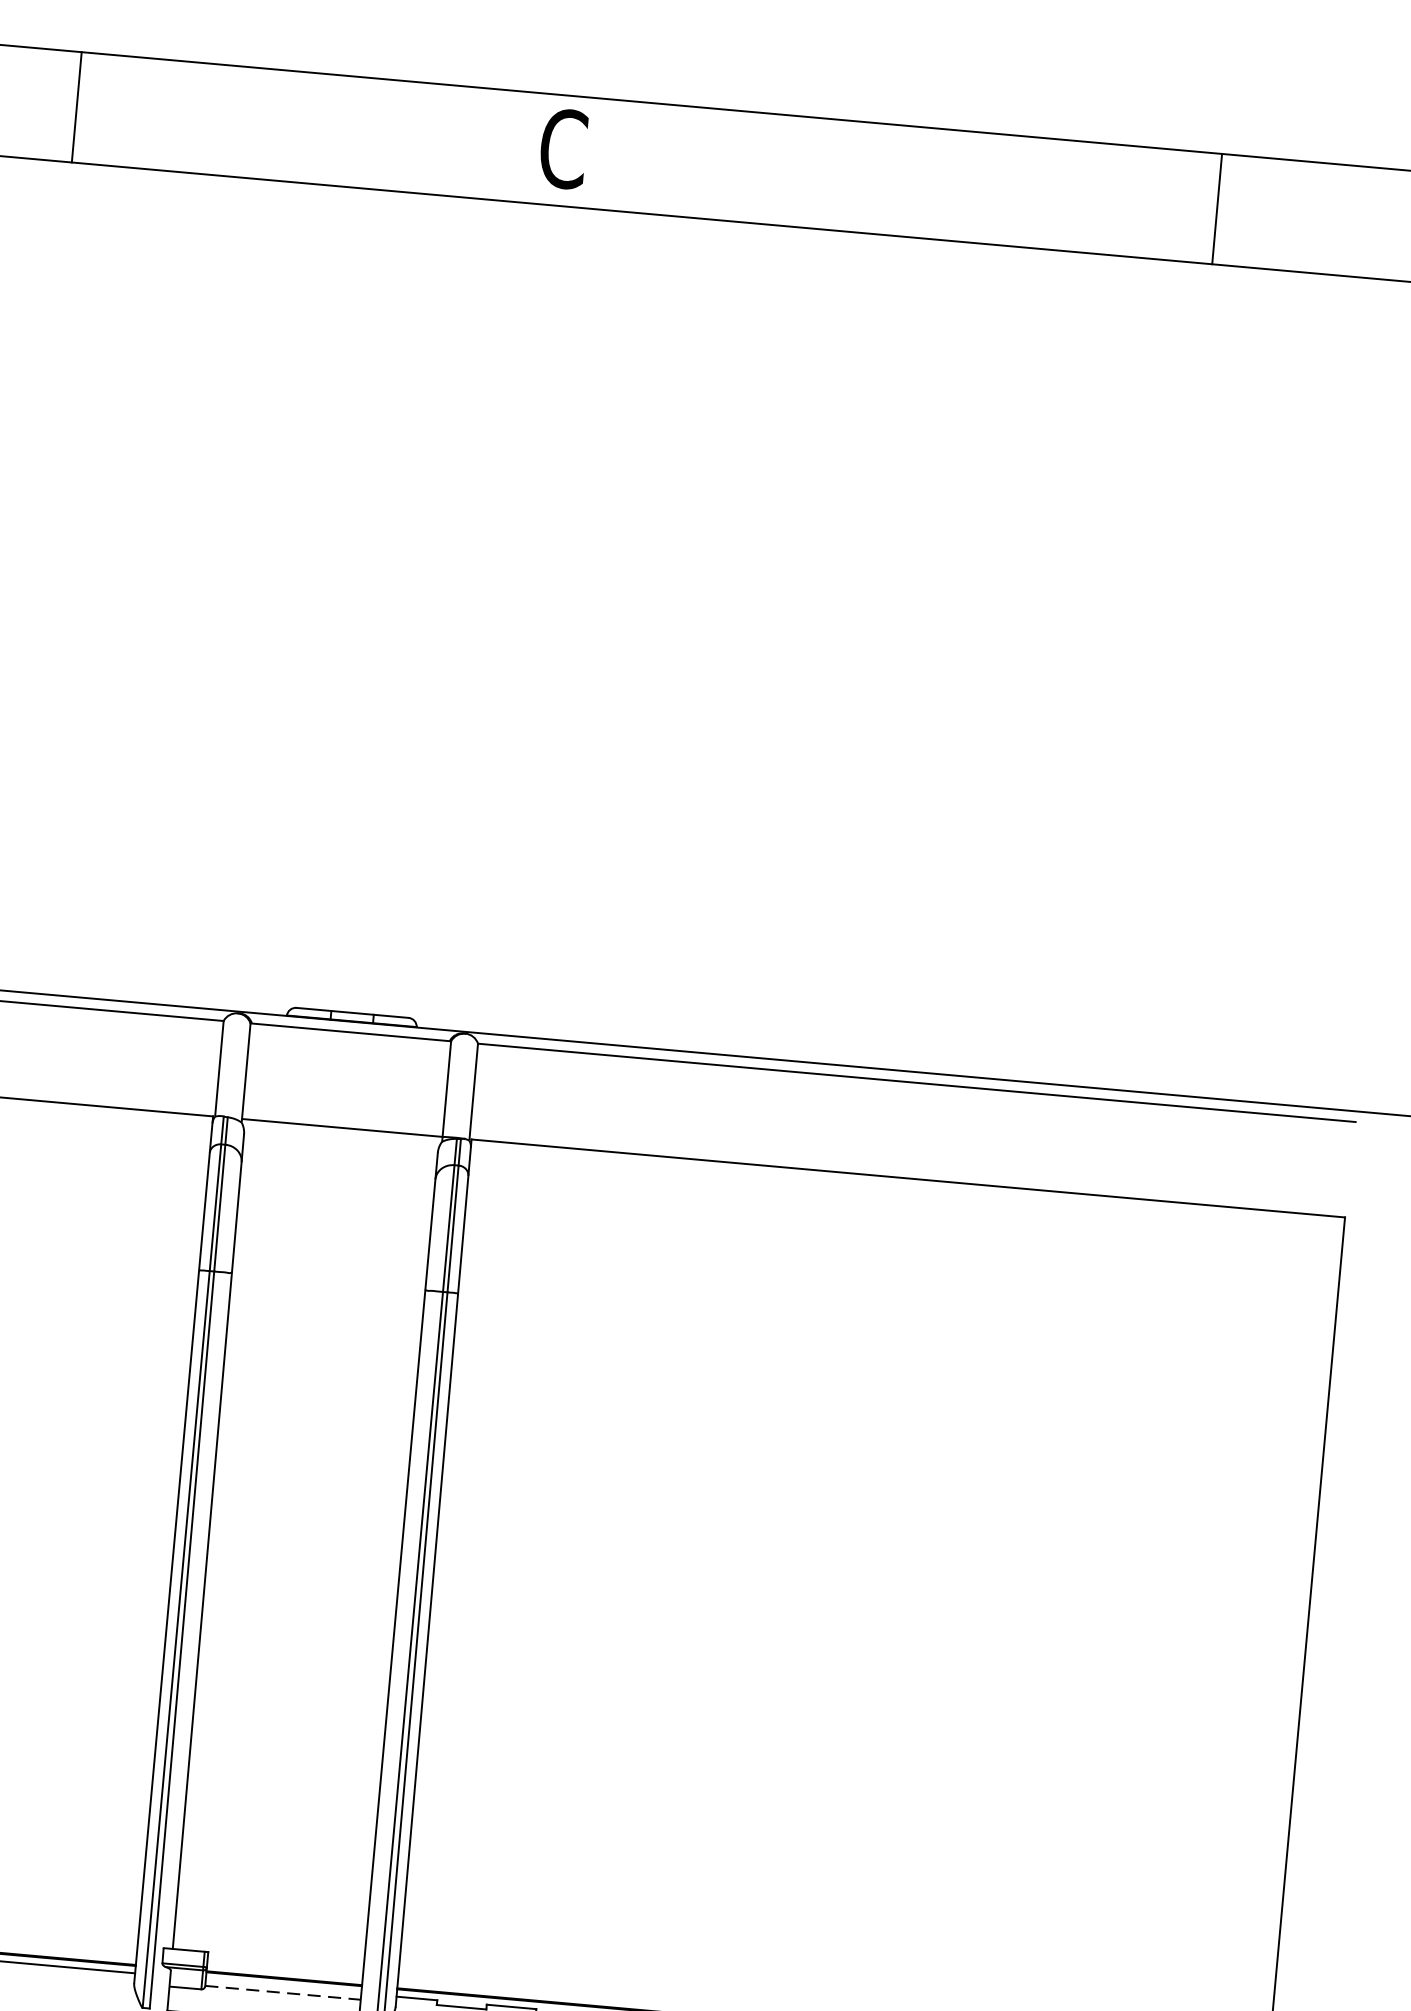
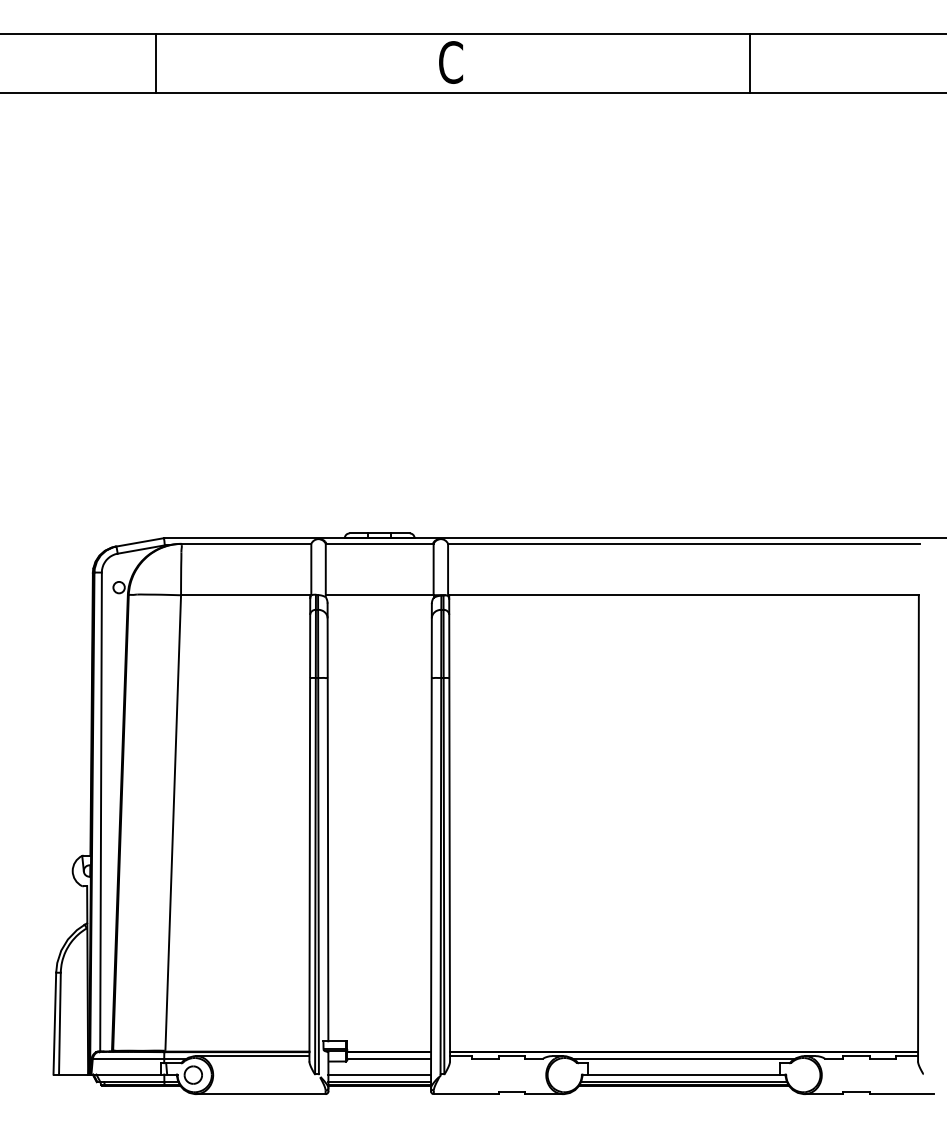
line: (76, 107) -> (156, 63), moved
line: (1216, 209) -> (749, 63), moved
line: (283, 1992) -> (389, 1059), dashed -> solid

